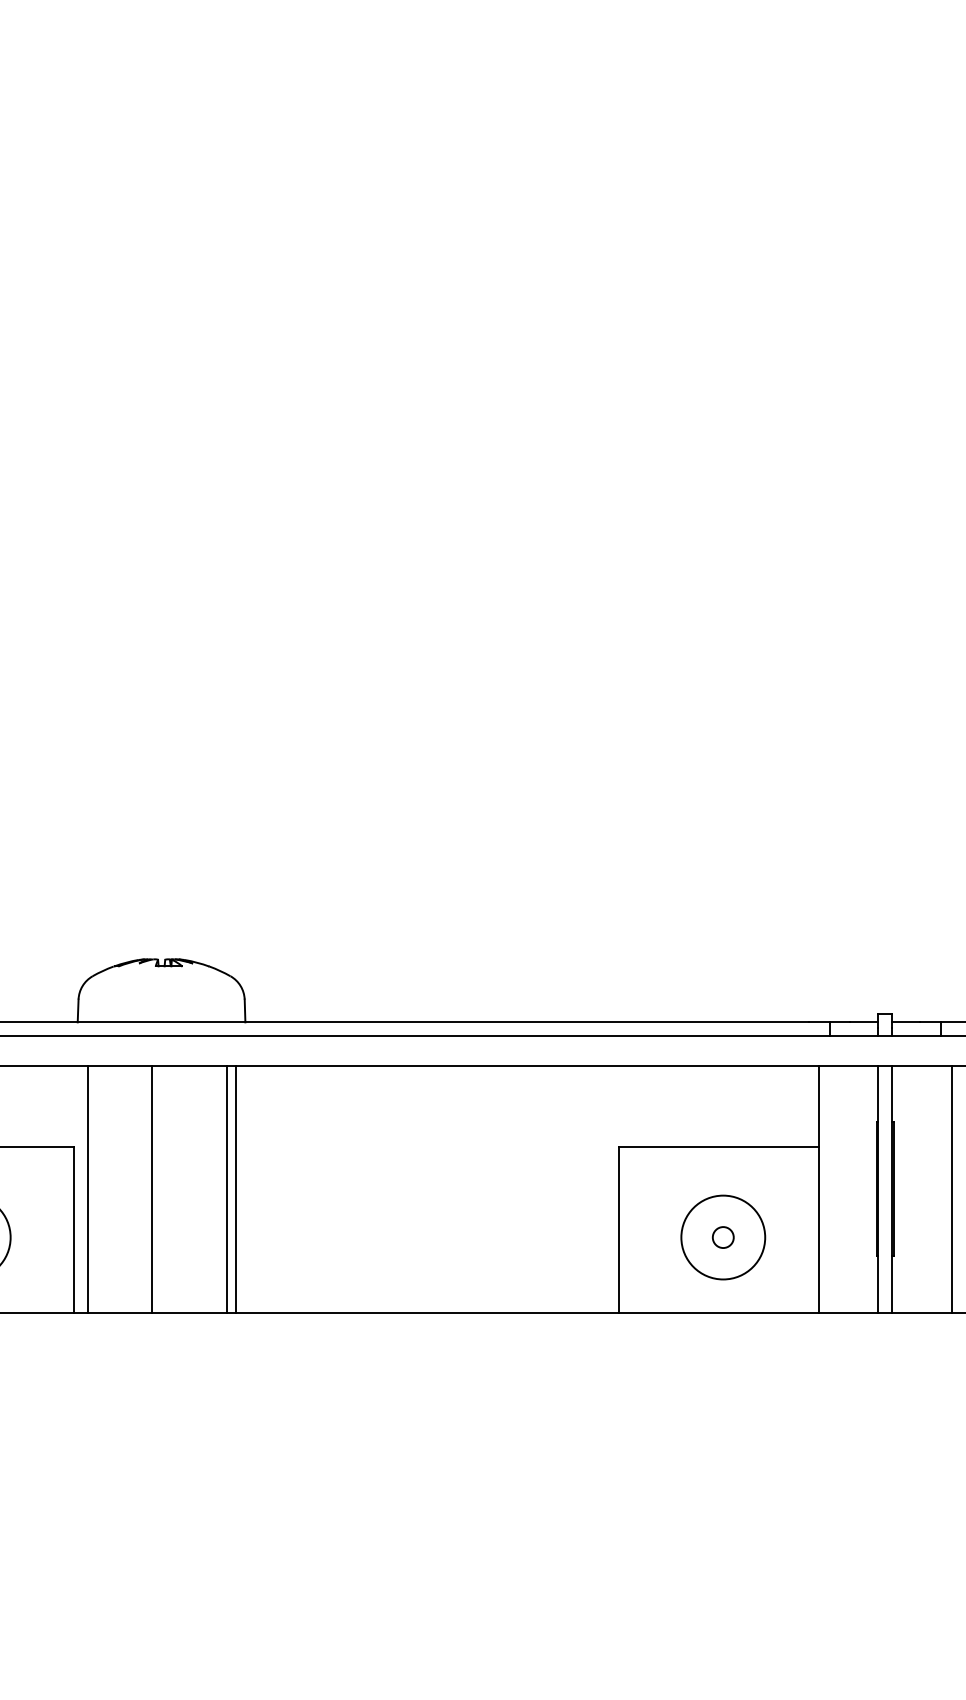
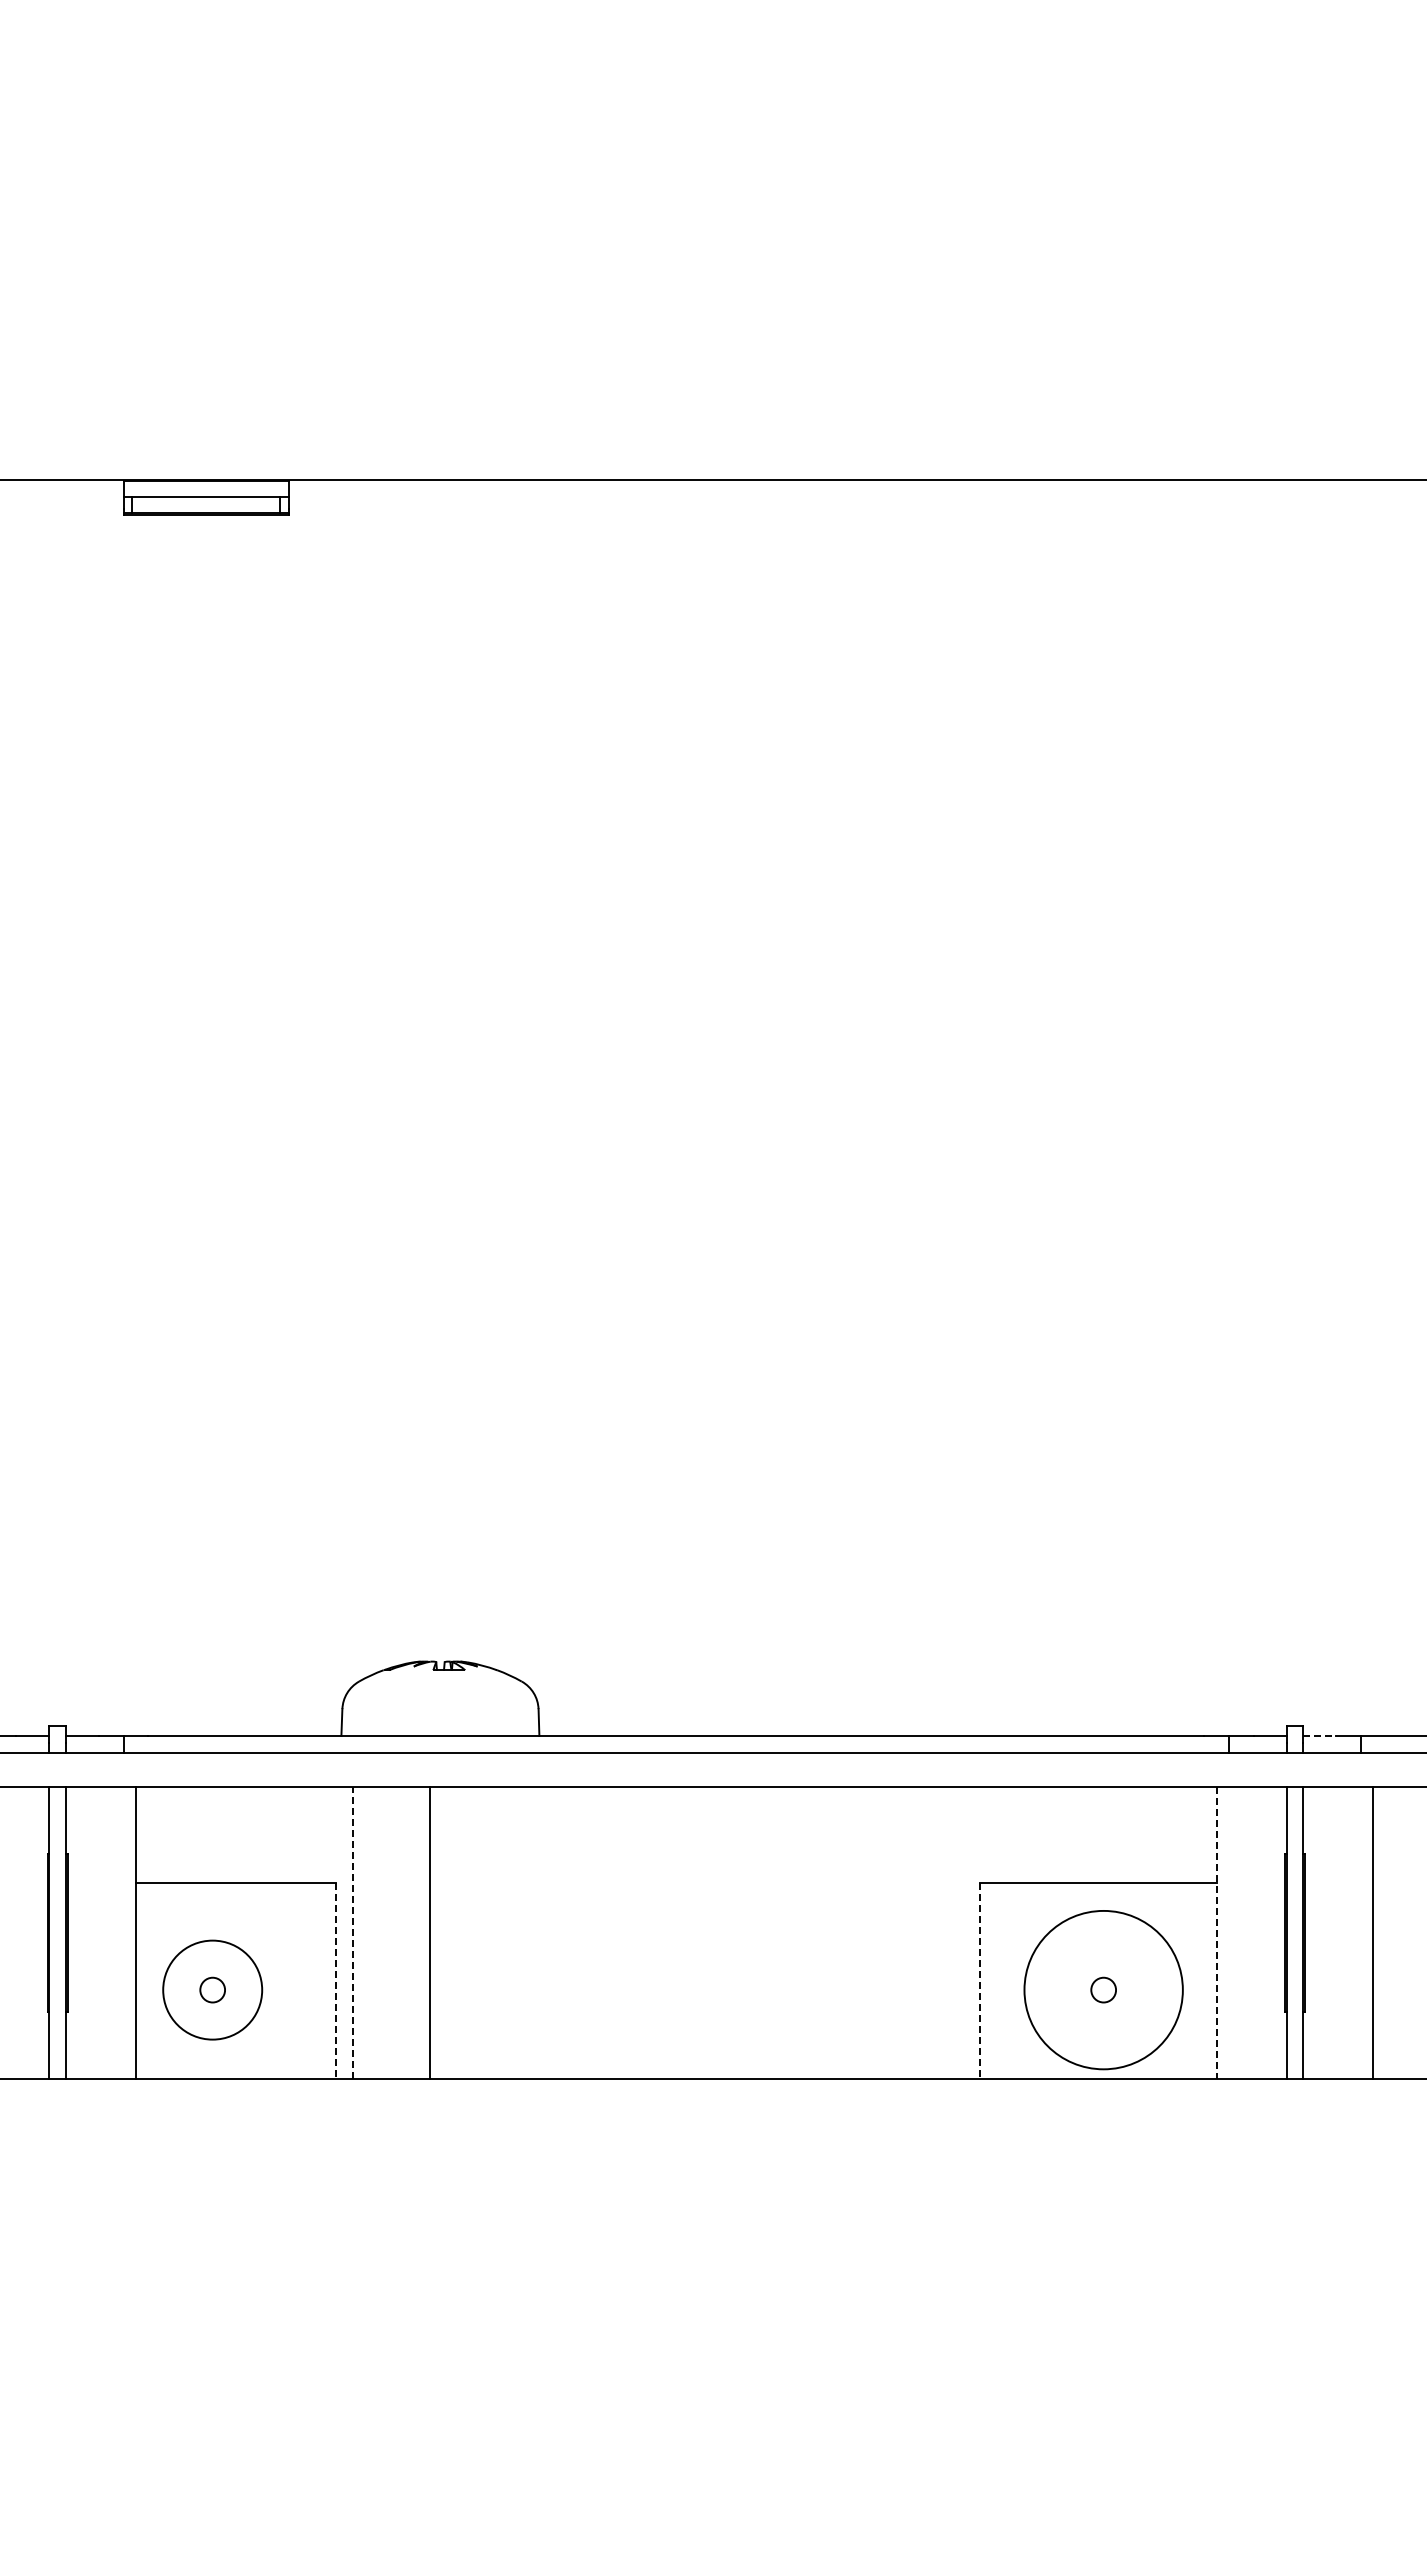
line: (906, 1022) -> (1320, 1736), solid -> dashed
line: (87, 1188) -> (353, 1932), solid -> dashed
line: (226, 1189) -> (517, 1933), removed
line: (235, 1189) -> (527, 1933), removed
line: (818, 1189) -> (1216, 1933), solid -> dashed
line: (73, 1230) -> (336, 1981), solid -> dashed
line: (618, 1230) -> (979, 1981), solid -> dashed
circle: (723, 1237) -> (1103, 1989), size x1.6

